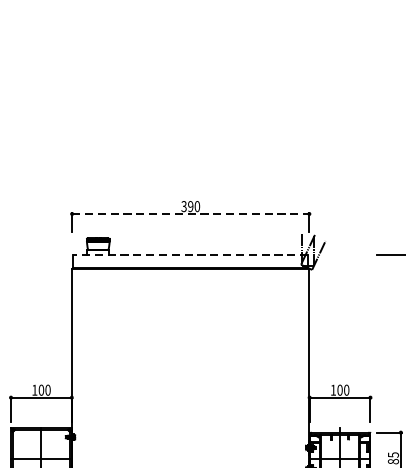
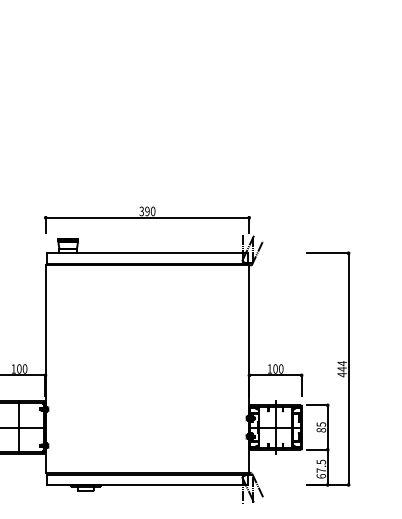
line: (190, 213) -> (147, 217), dashed -> solid
line: (190, 255) -> (147, 253), dashed -> solid

